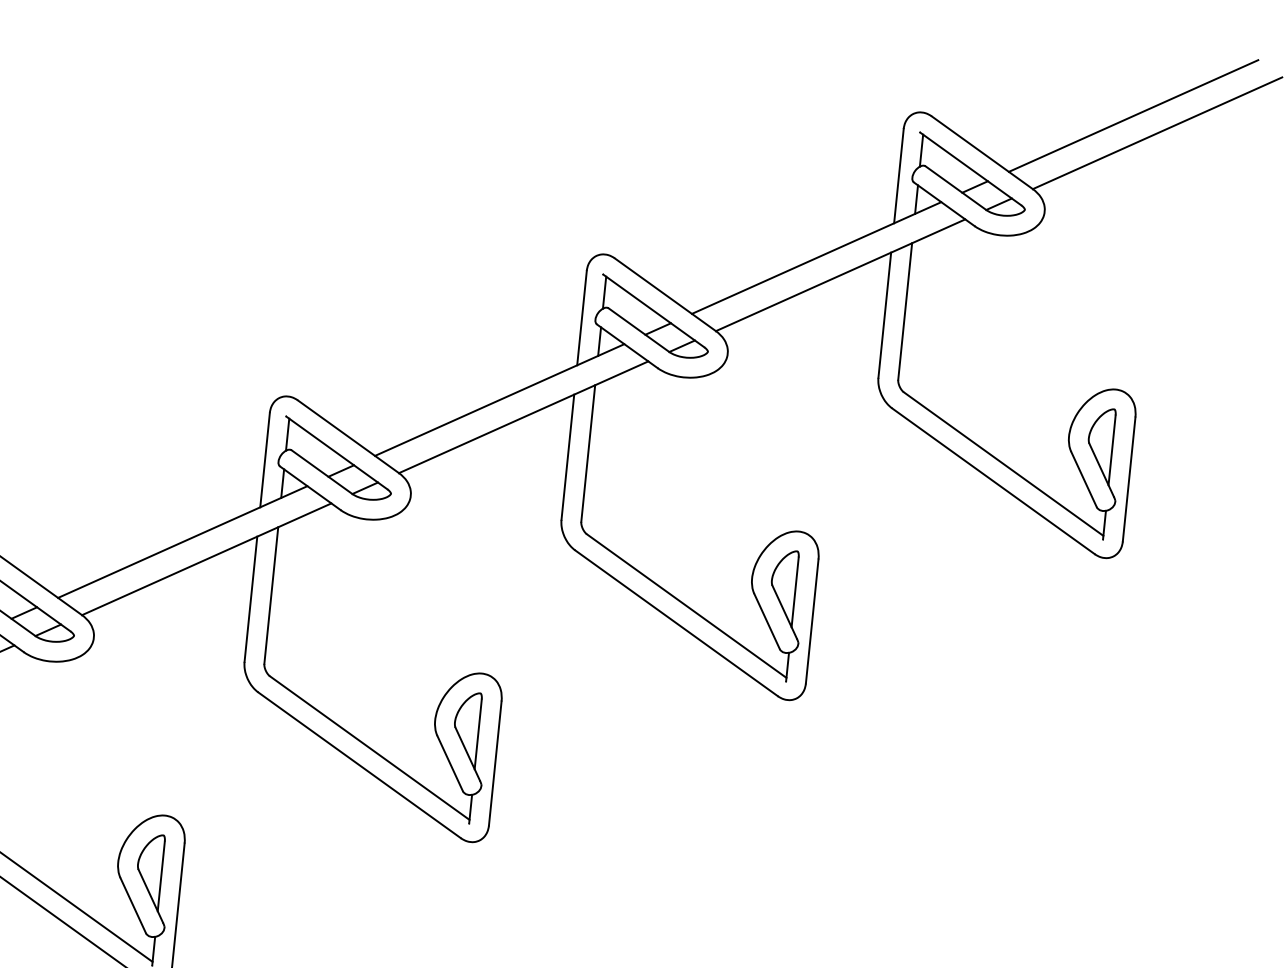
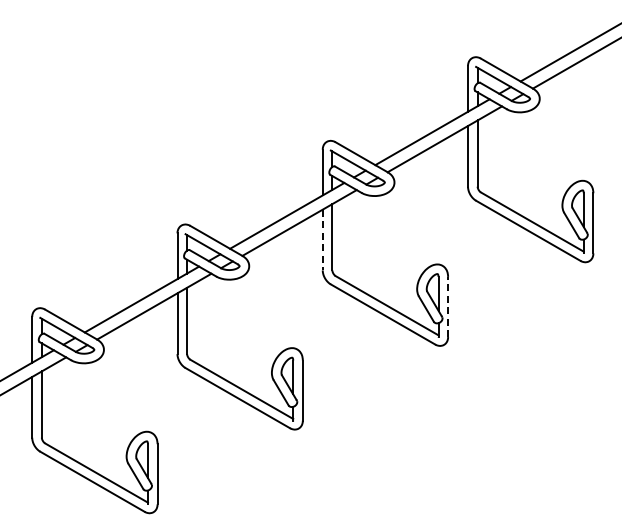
line: (567, 458) -> (322, 240), solid -> dashed
line: (813, 620) -> (448, 306), solid -> dashed

